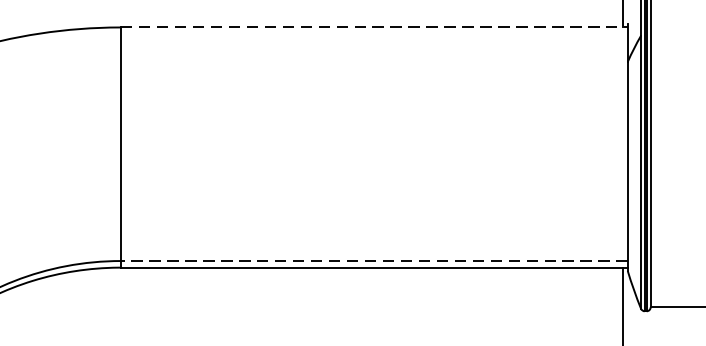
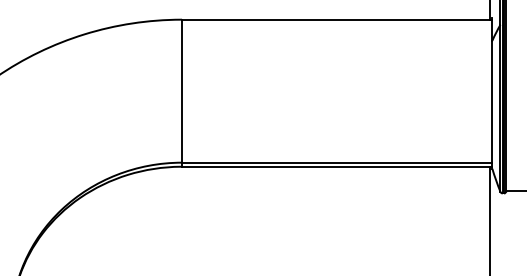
line: (374, 27) -> (337, 19), dashed -> solid
line: (373, 260) -> (336, 162), dashed -> solid

